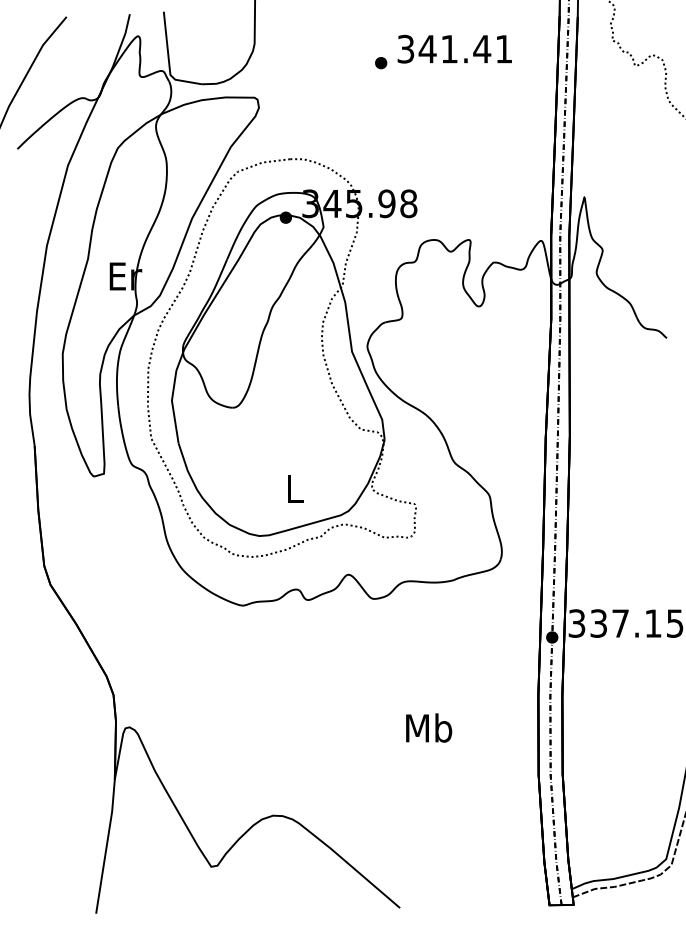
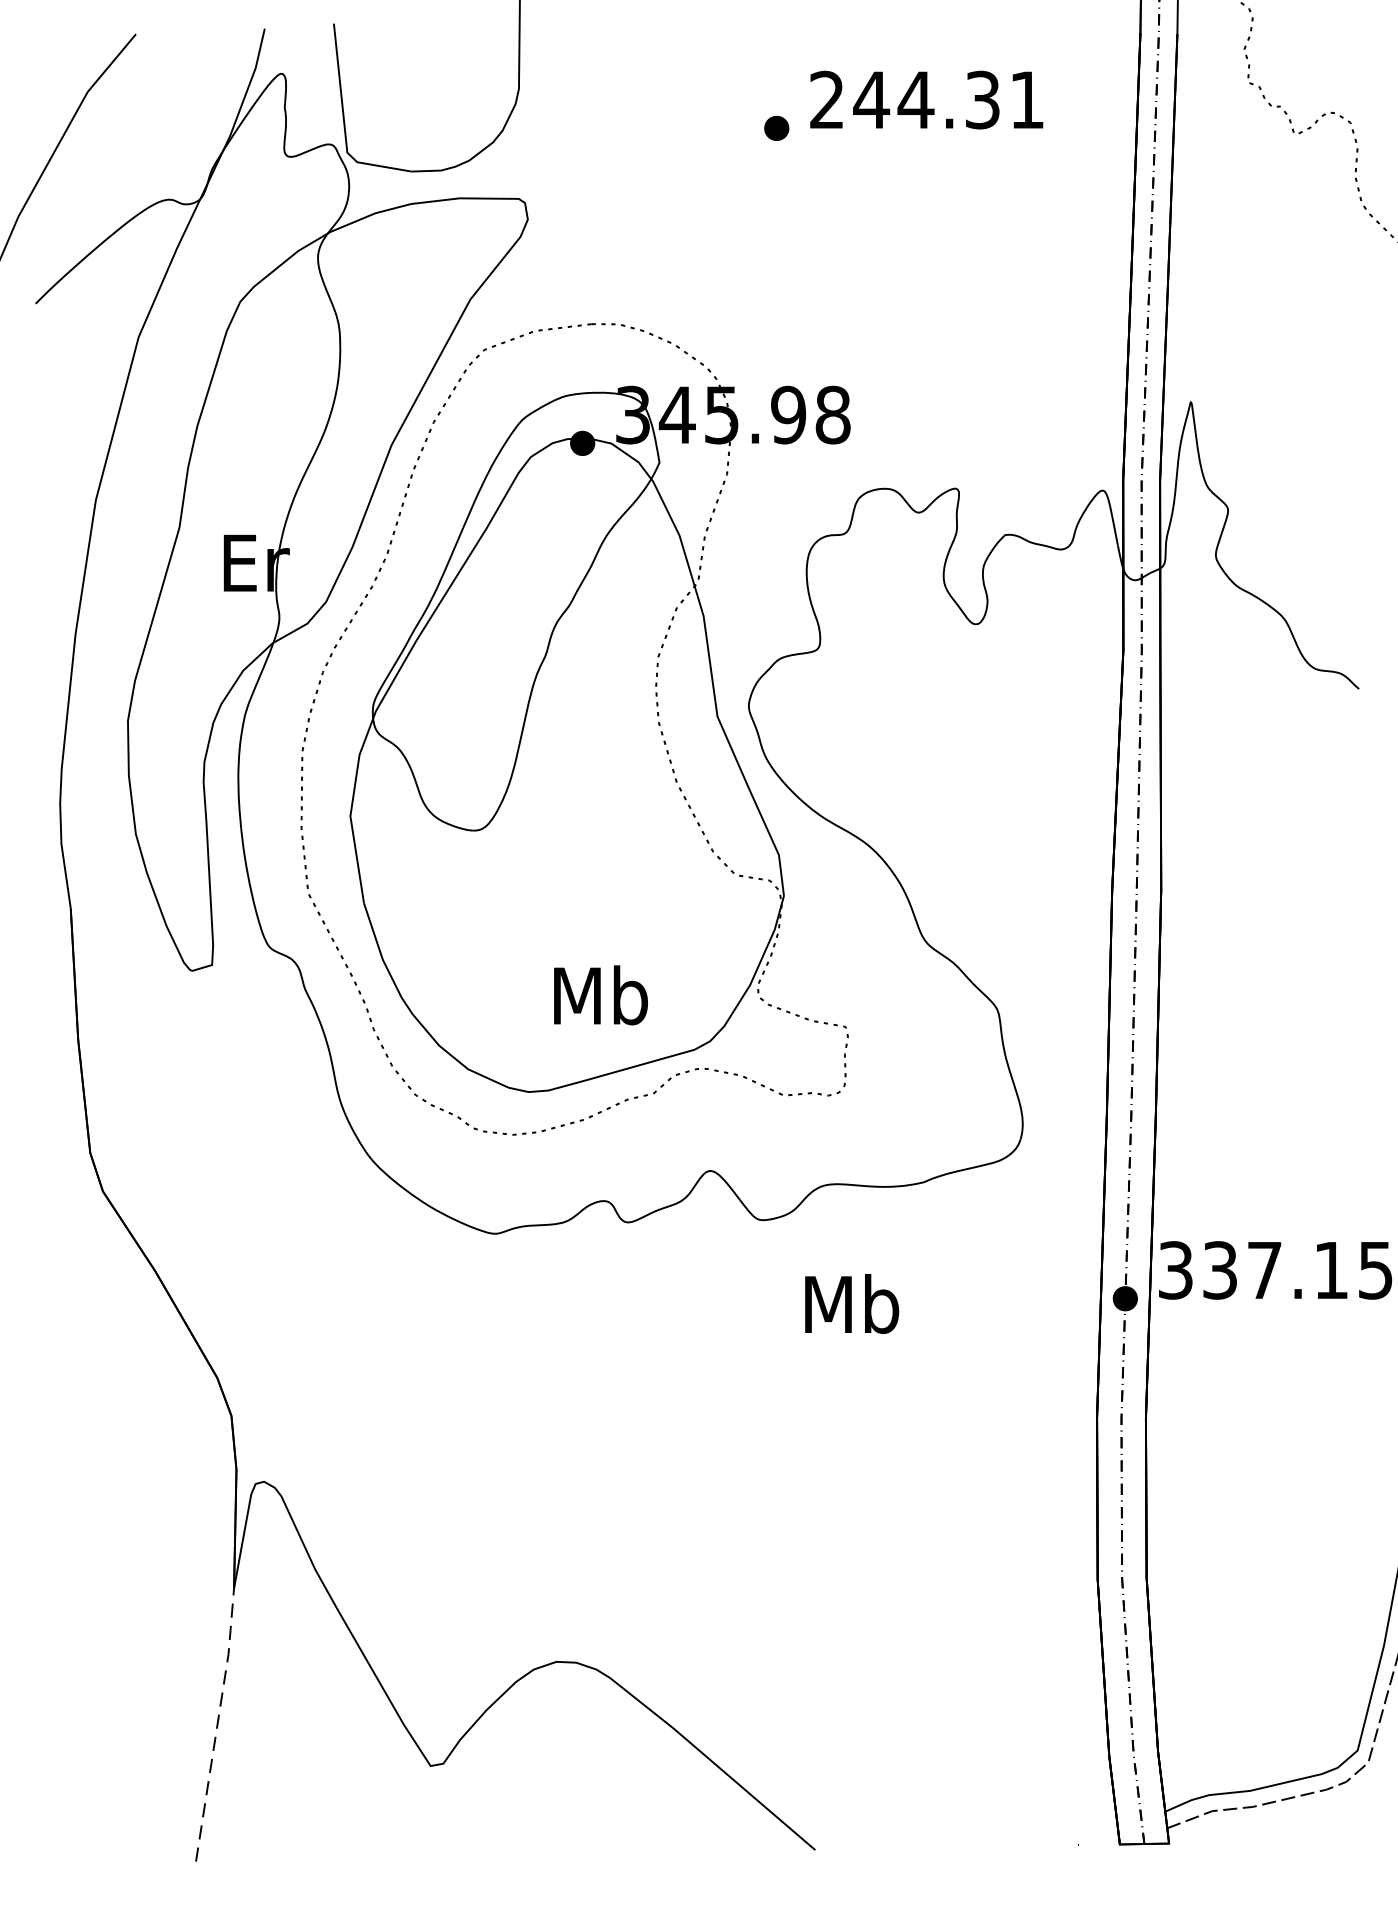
text: (444, 48) -> (905, 98), 341.41 -> 244.31
text: (294, 488) -> (600, 995), L -> Mb
text: (429, 727) -> (852, 1302), moved
line: (106, 846) -> (217, 1724), solid -> dashed

